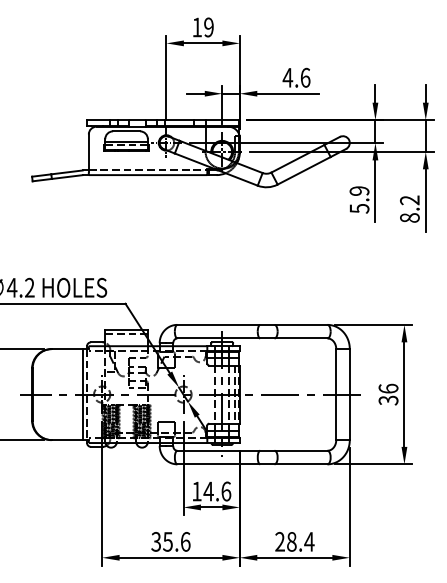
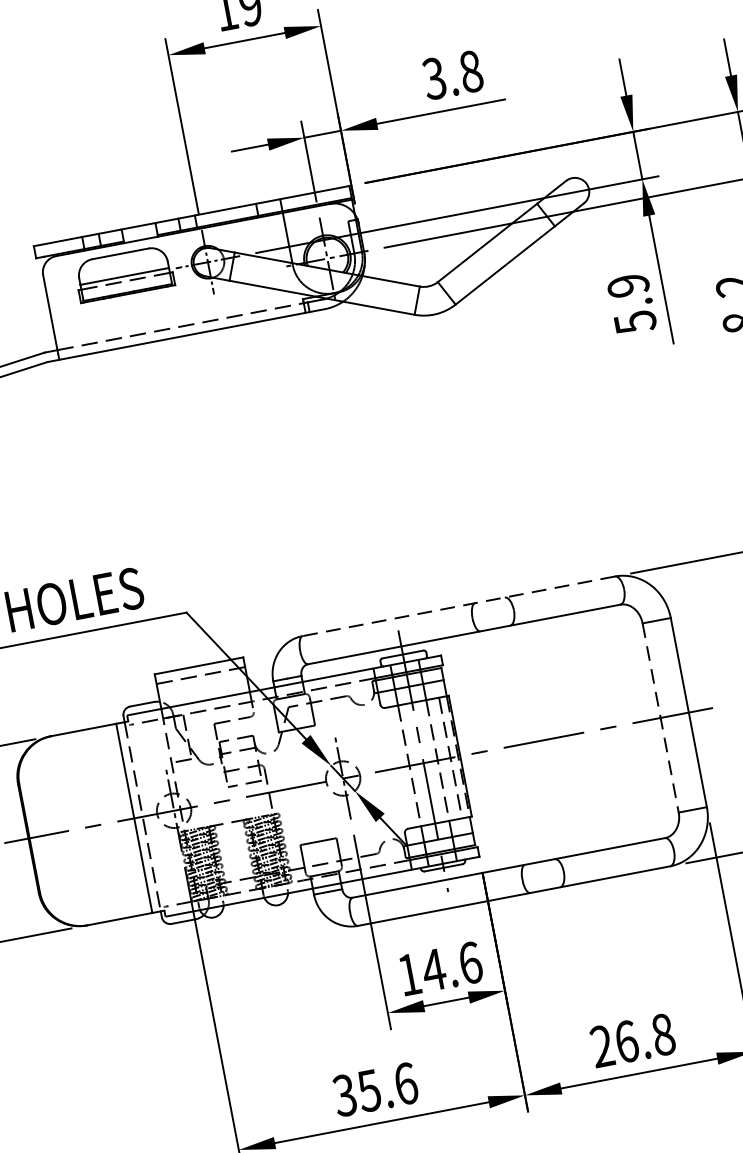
text: (296, 77) -> (452, 74), 4.6 -> 3.8
line: (251, 324) -> (456, 605), solid -> dashed
line: (336, 394) -> (661, 717), solid -> dashed
text: (300, 541) -> (644, 1037), 28.4 -> 26.8

